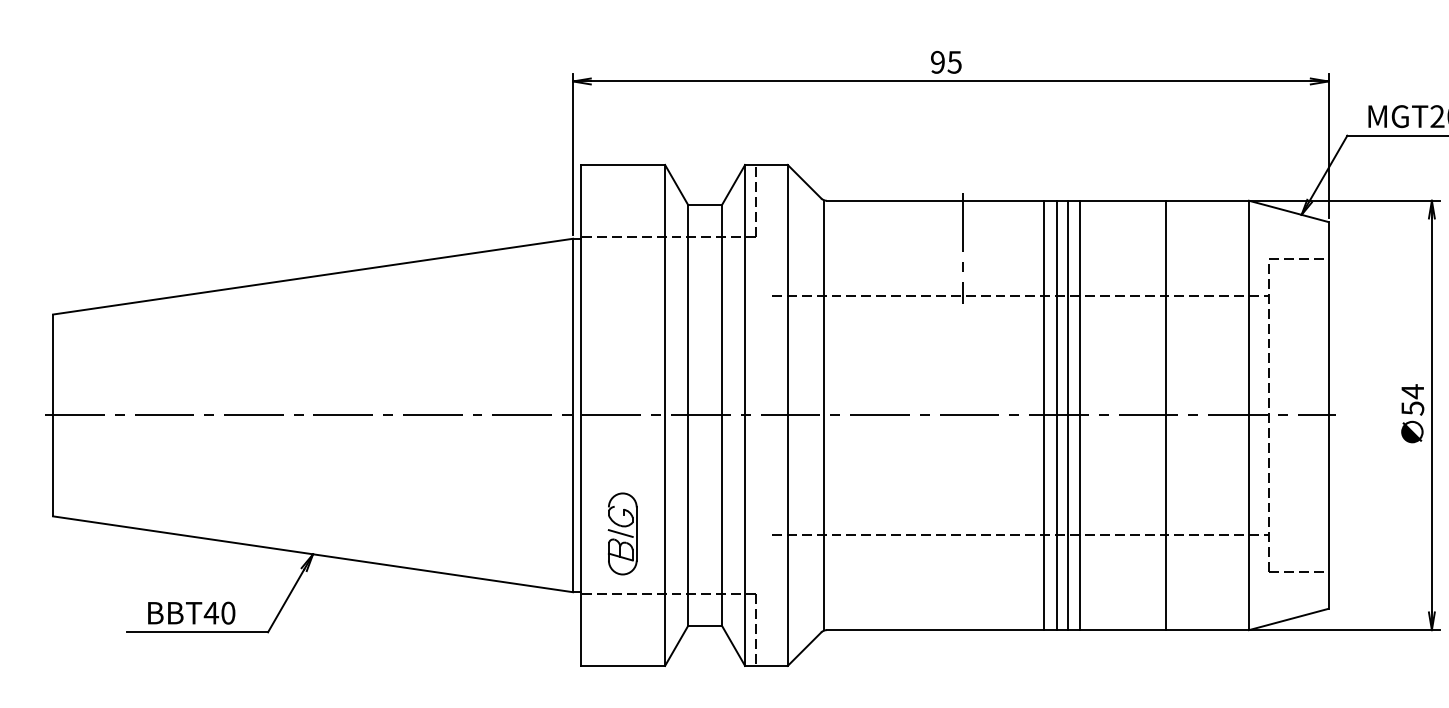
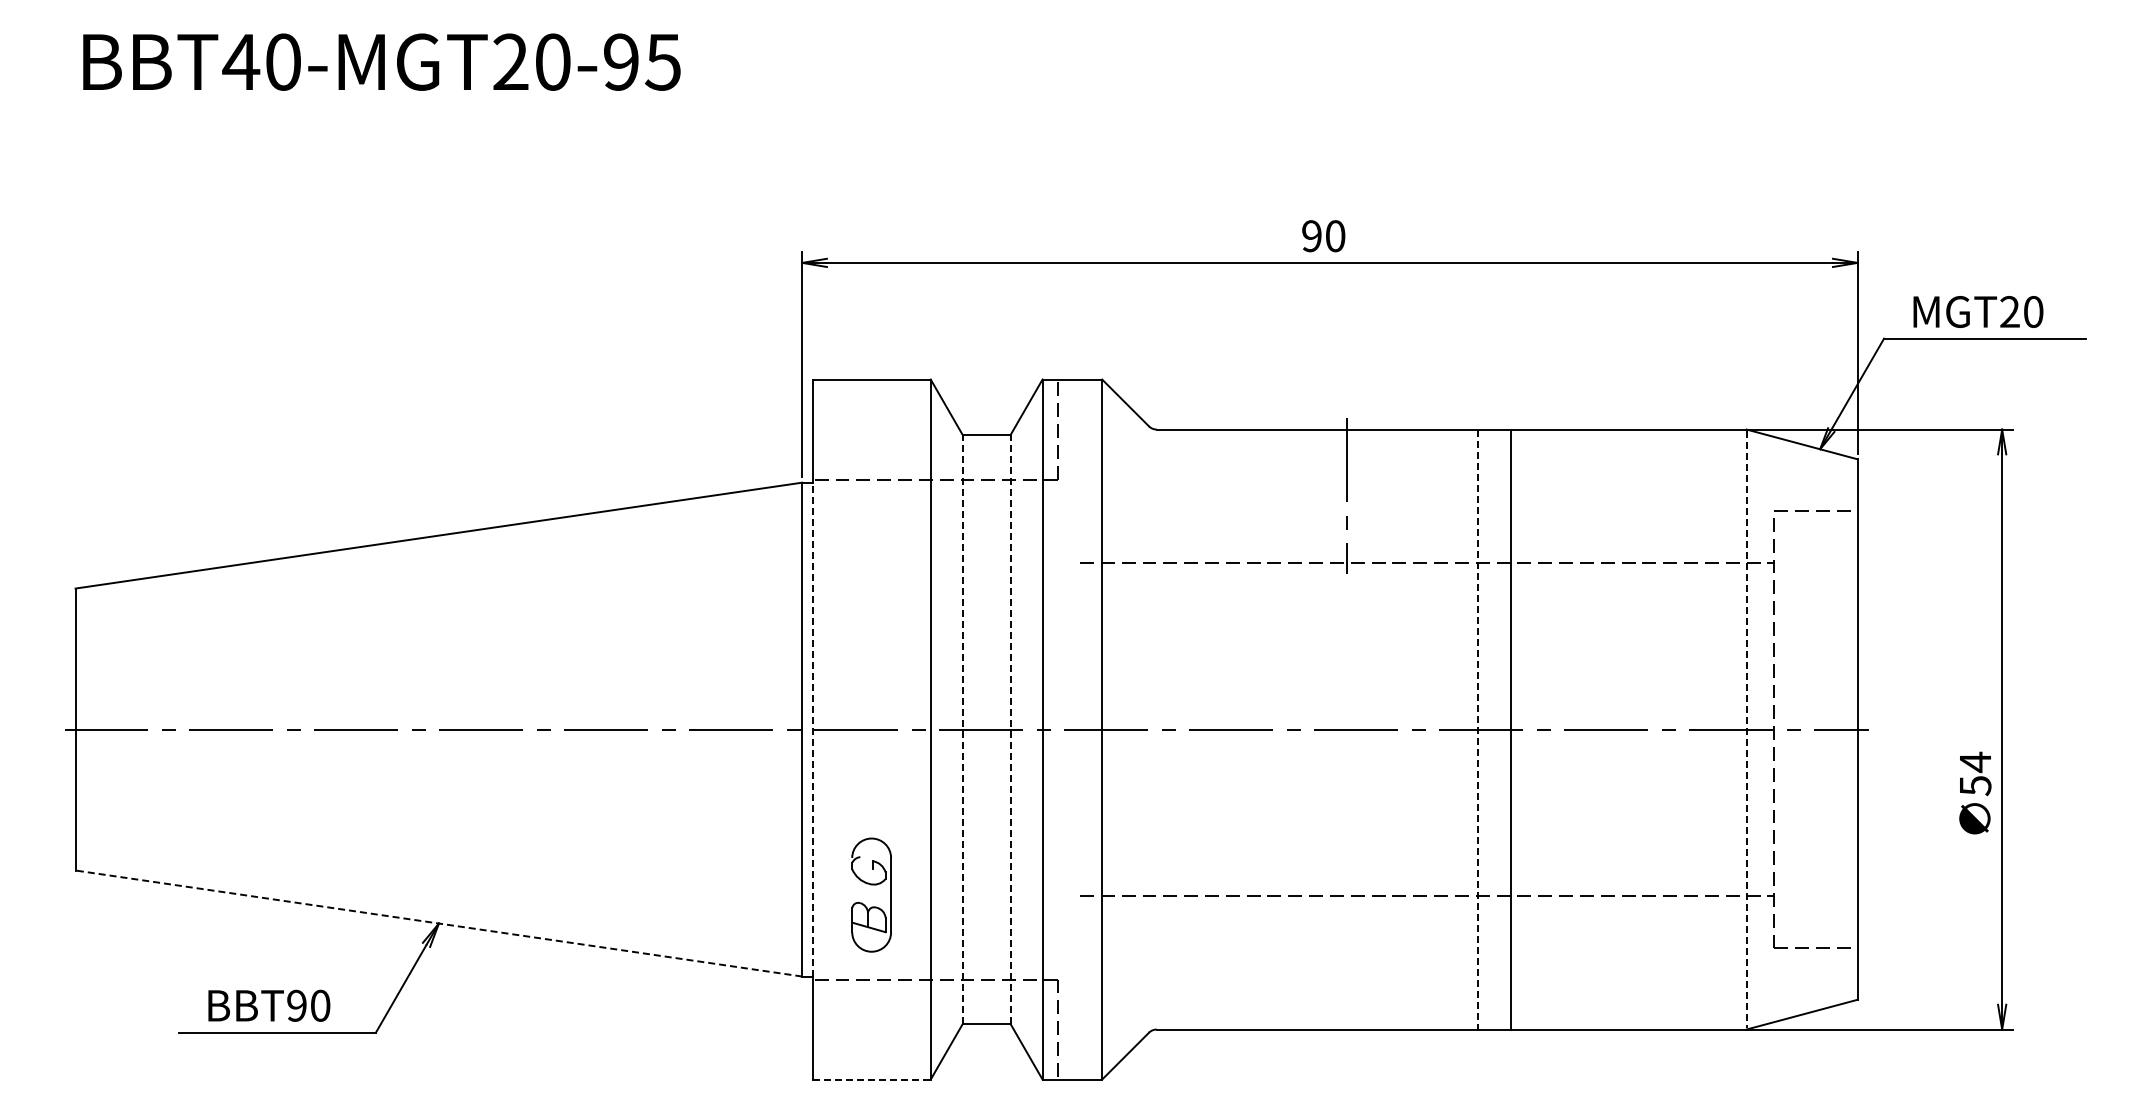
text: (954, 62) -> (1335, 236), 95 -> 90
text: (1412, 413) -> (1975, 792), moved
line: (581, 415) -> (813, 729), solid -> dashed
line: (687, 415) -> (962, 729), solid -> dashed
line: (722, 415) -> (1010, 729), solid -> dashed
line: (823, 415) -> (1152, 729), removed
line: (1043, 415) -> (1459, 729), removed
line: (1056, 415) -> (1477, 729), solid -> dashed
line: (1067, 415) -> (1493, 729), removed
line: (1165, 415) -> (1629, 729), removed
line: (1248, 415) -> (1746, 729), solid -> dashed
line: (620, 533) -> (868, 894), removed
line: (312, 554) -> (438, 923), solid -> dashed
text: (211, 612) -> (296, 1005), BBT40 -> BBT90
line: (623, 665) -> (872, 1079), solid -> dashed

